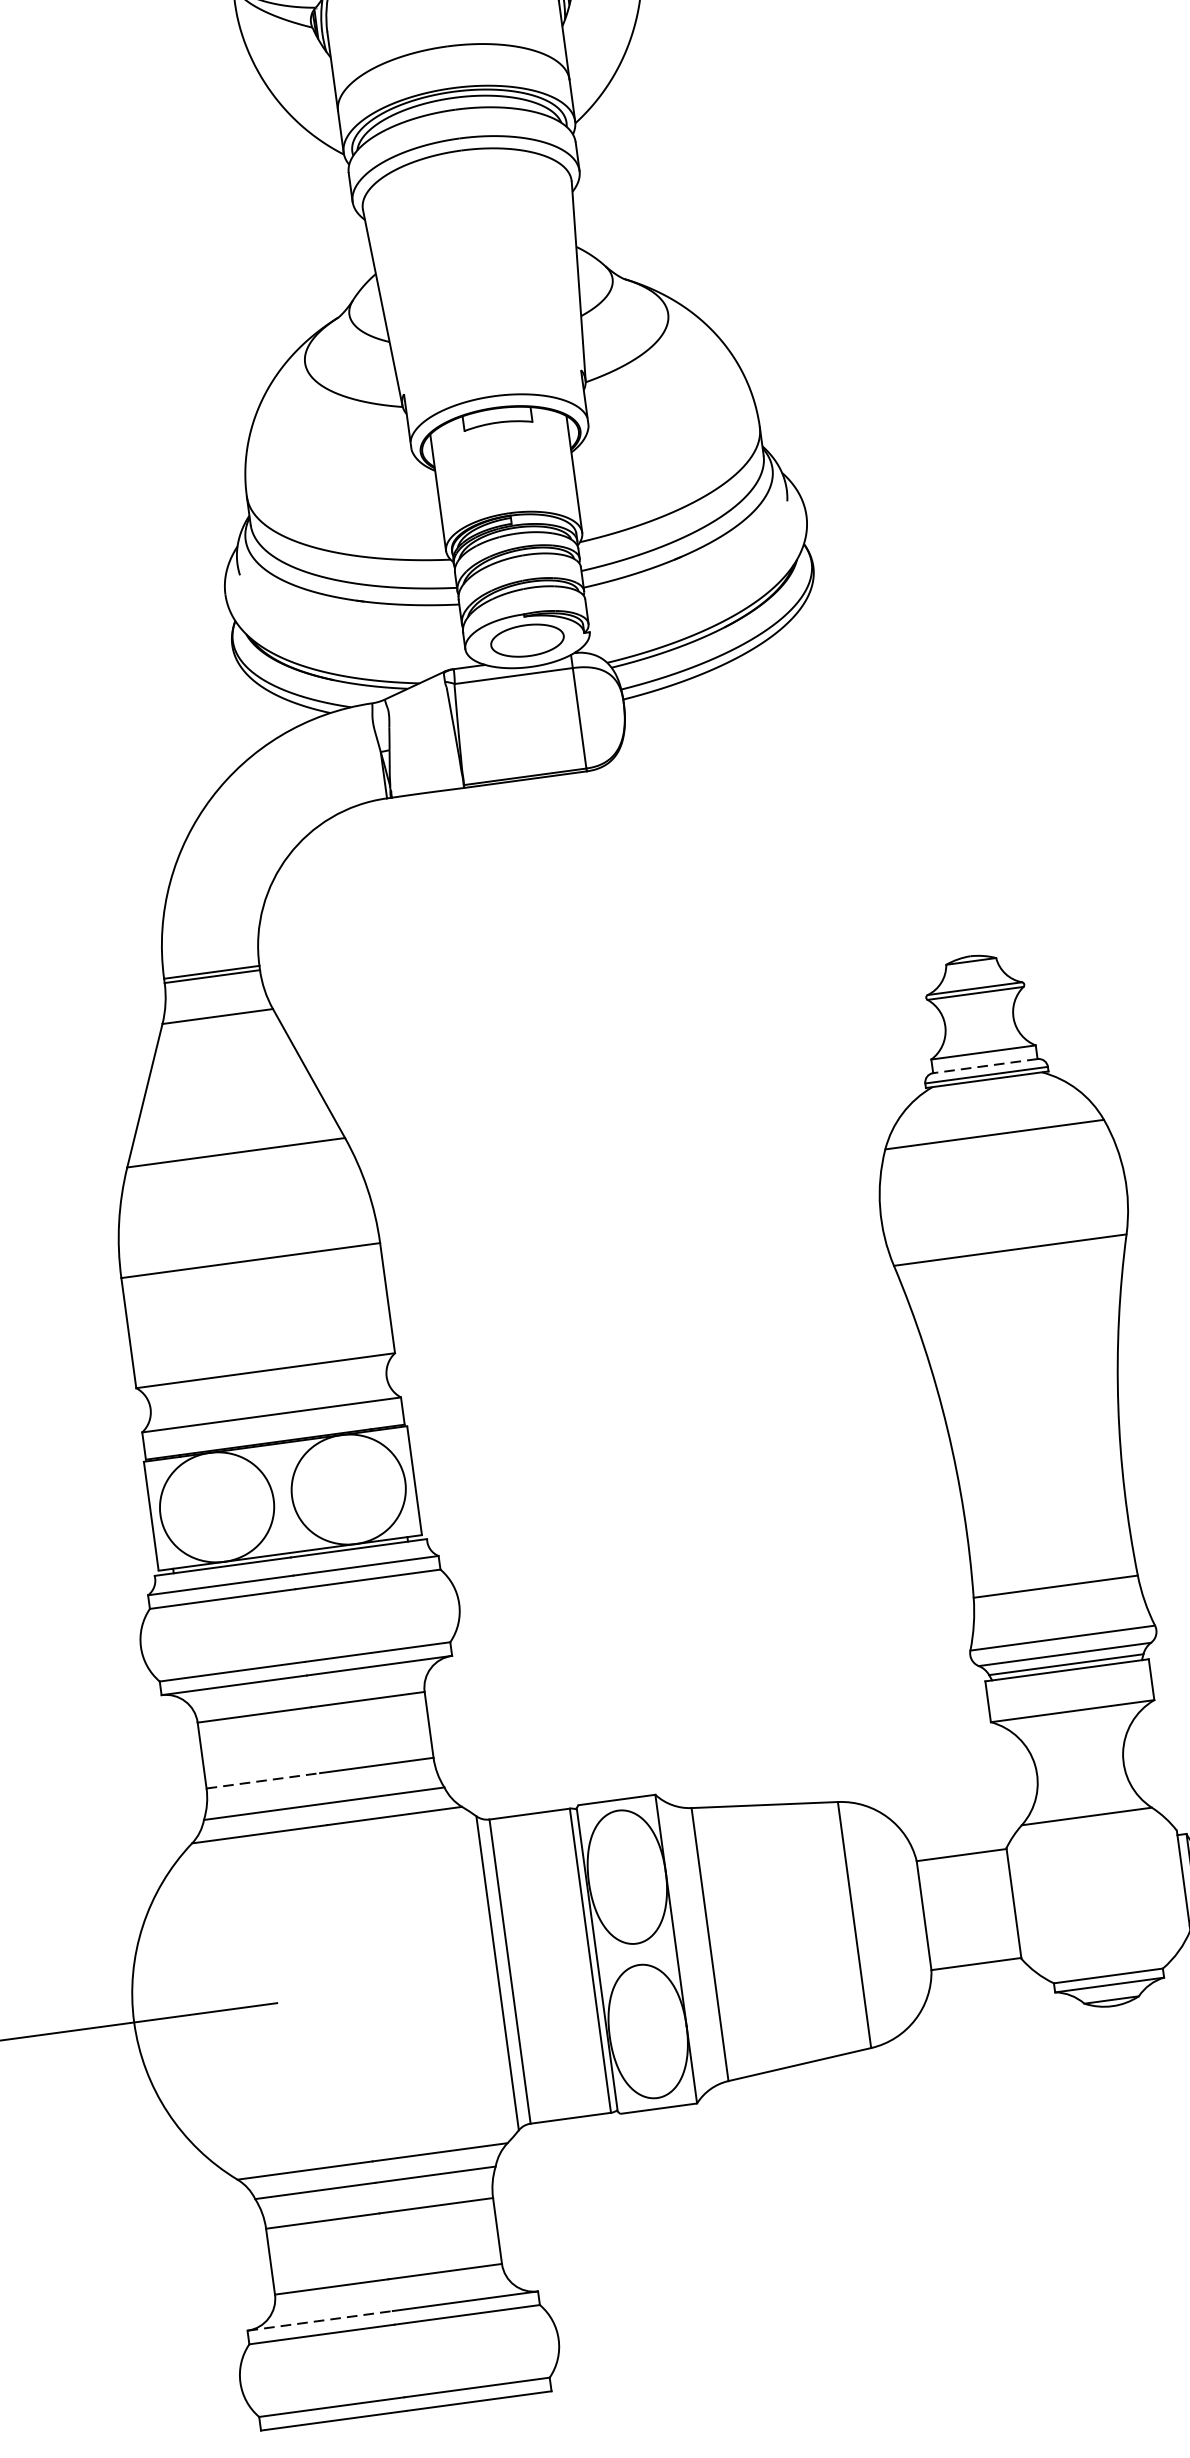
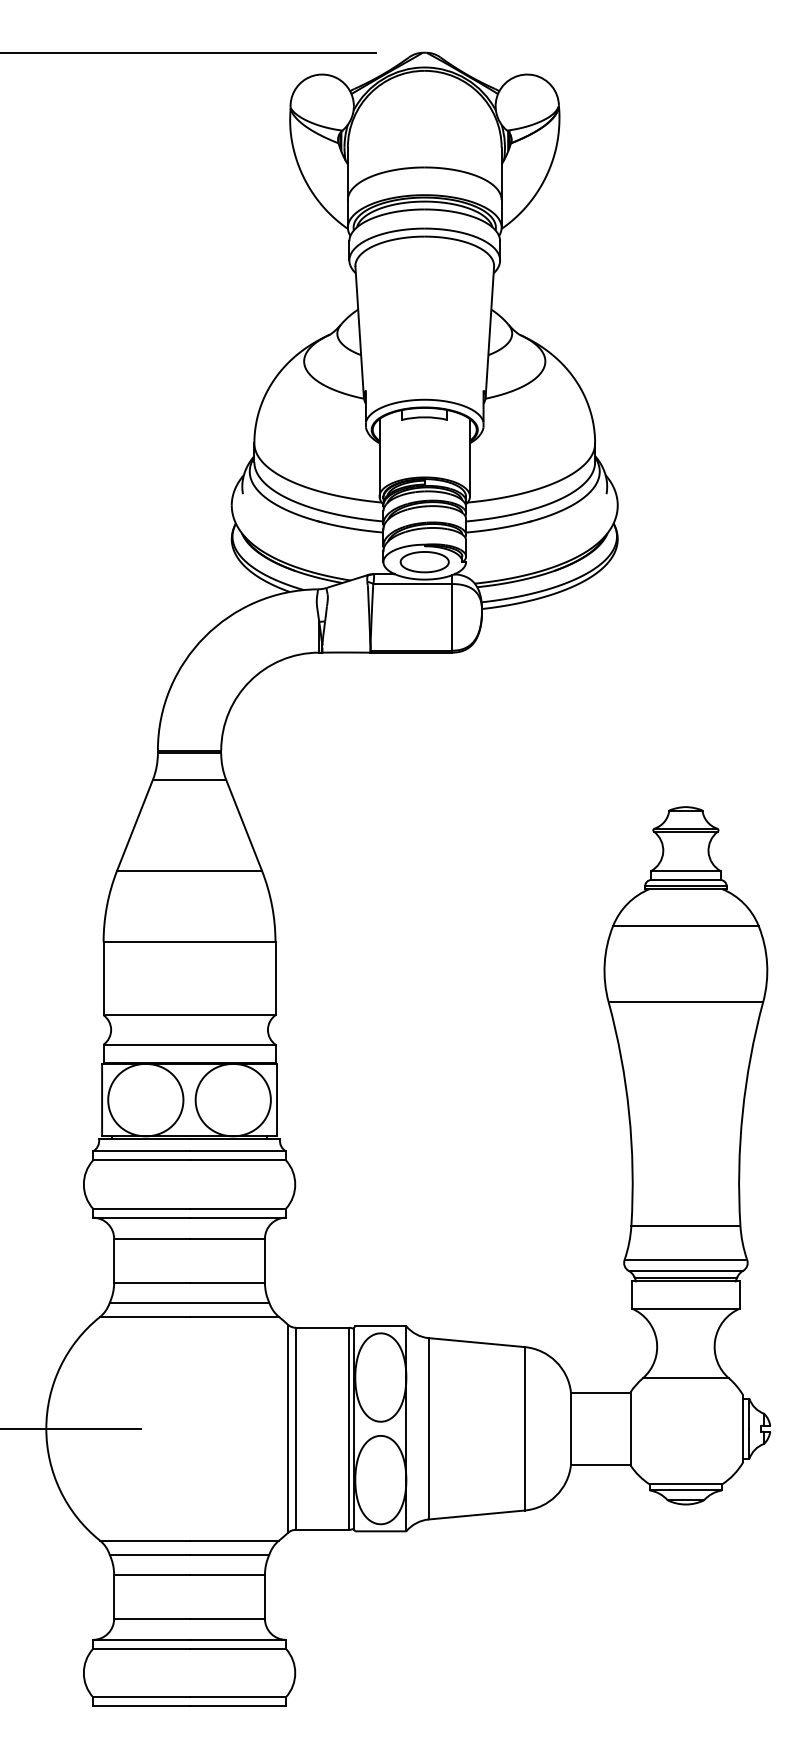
line: (984, 1066) -> (685, 880), dashed -> solid
line: (262, 1780) -> (151, 1282), dashed -> solid
line: (320, 2320) -> (141, 1639), dashed -> solid

